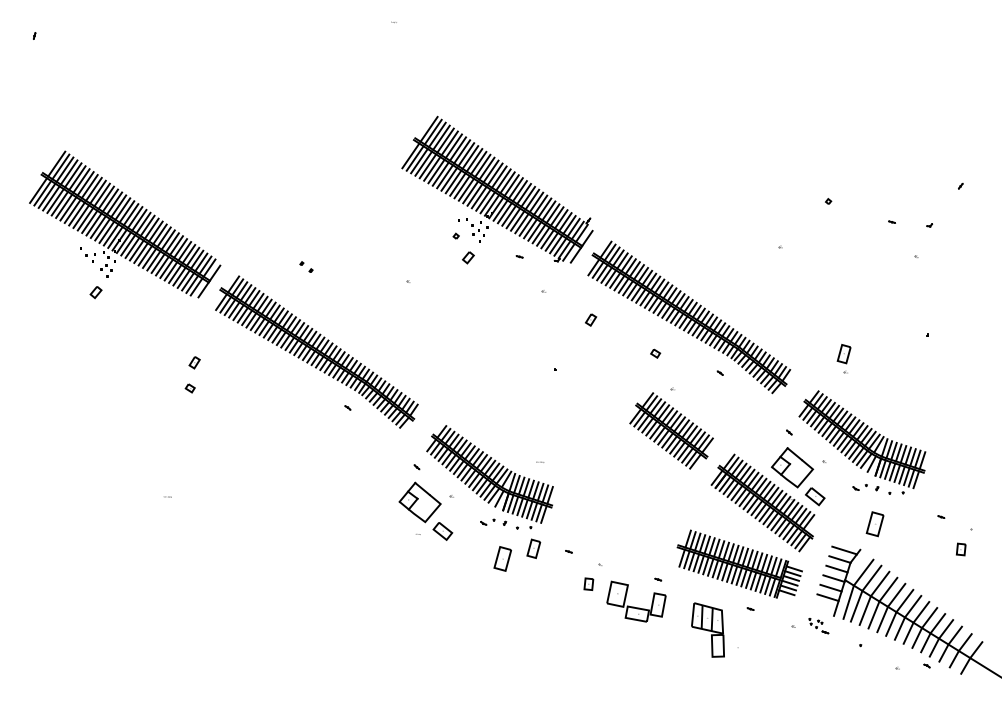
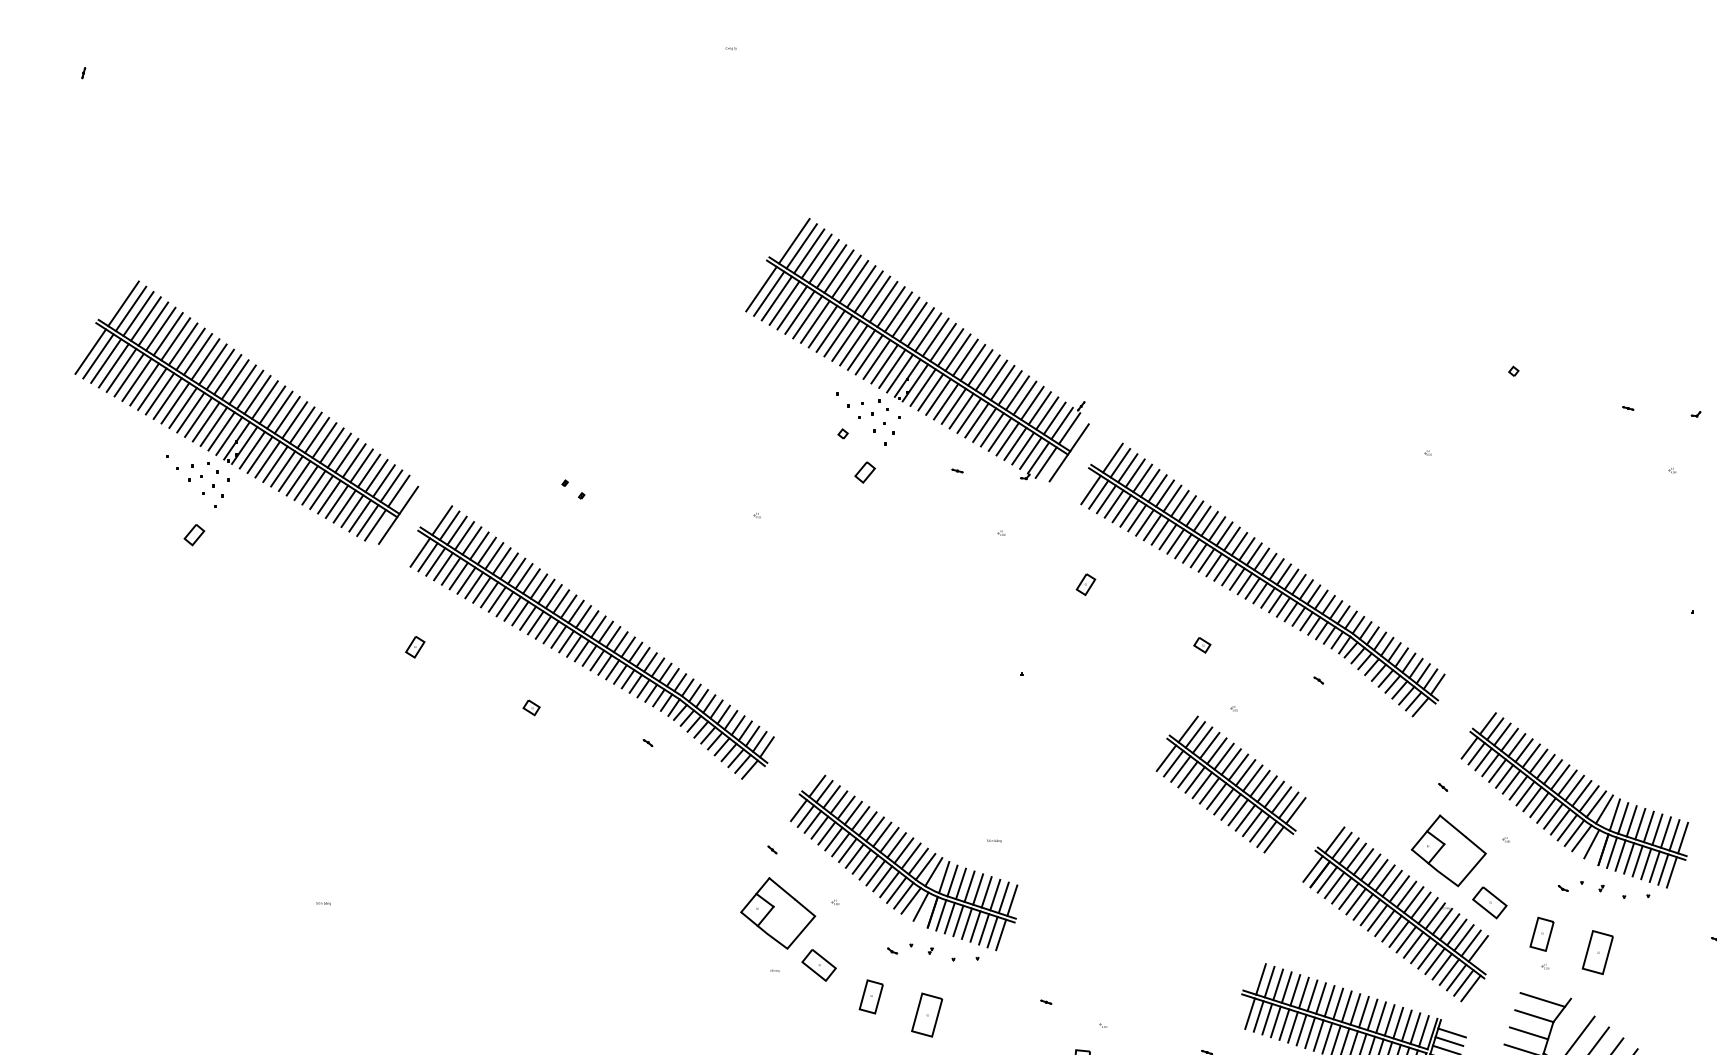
part: (843, 358) -> (1540, 942), moved
part: (194, 362) -> (414, 646), moved
part: (189, 388) -> (530, 708), moved
part: (533, 548) -> (870, 996), moved

